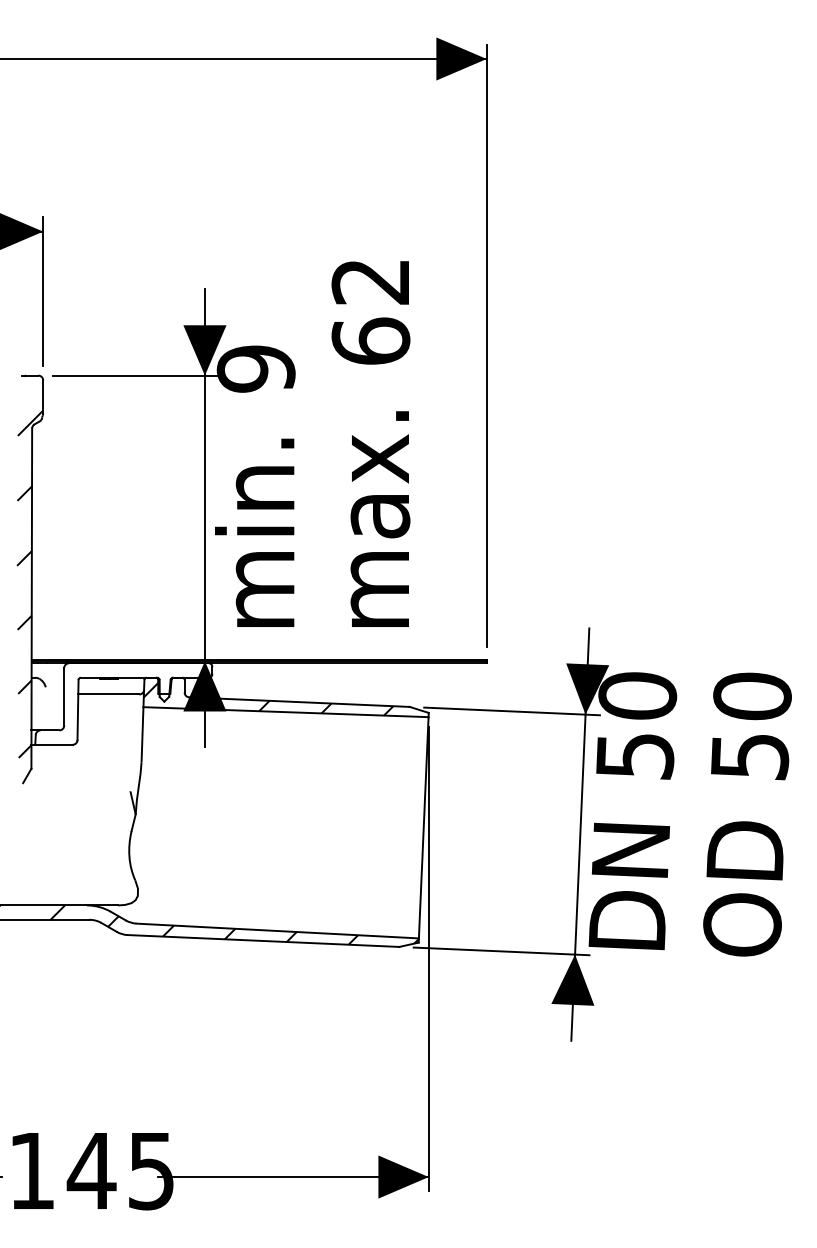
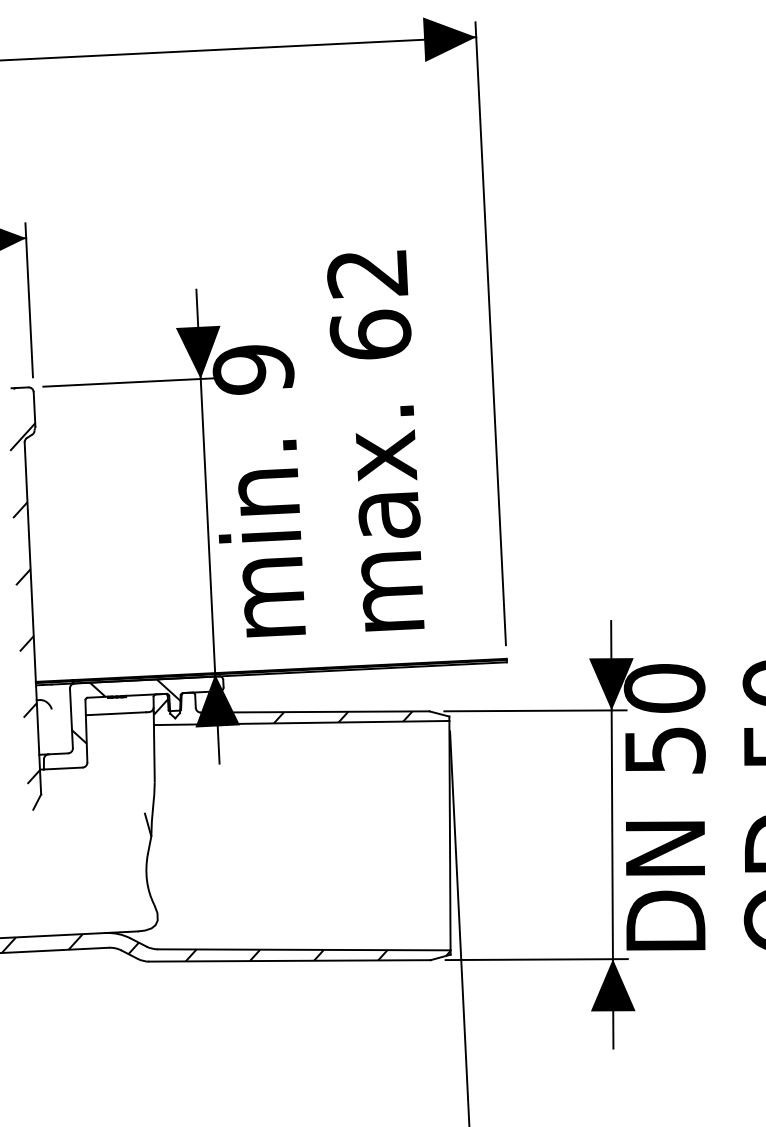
hatch: (102, 703) -> (111, 723), added

